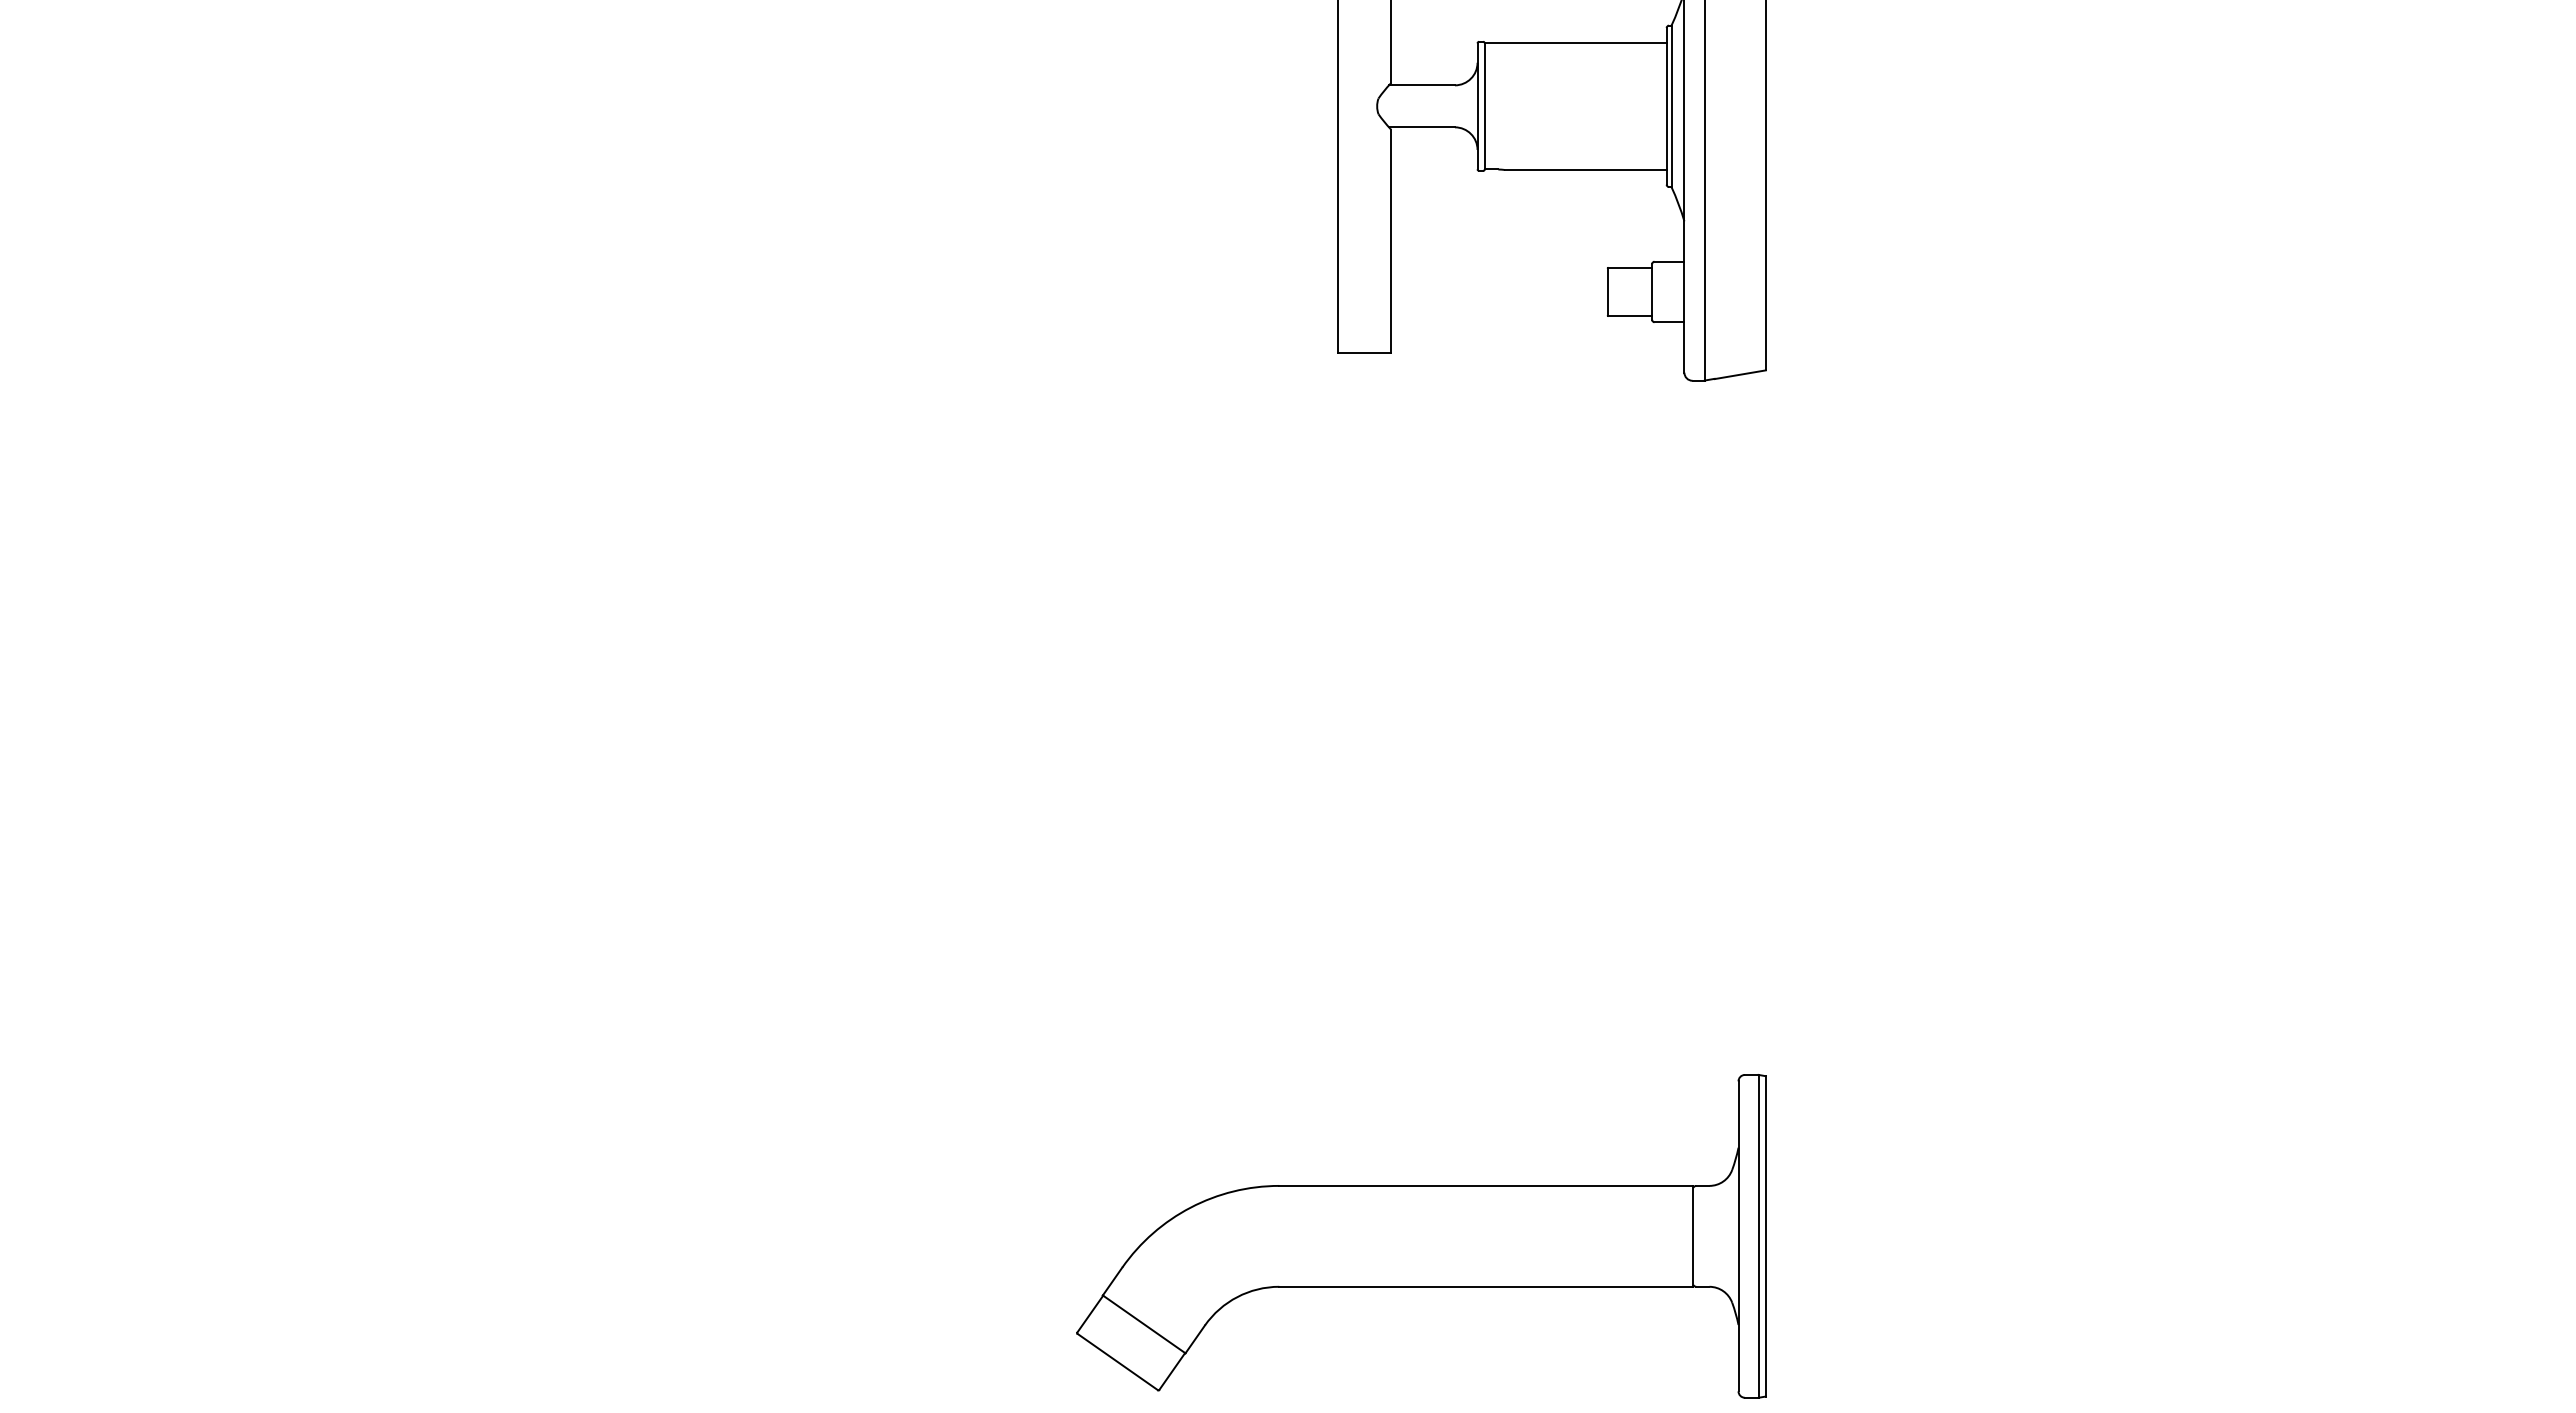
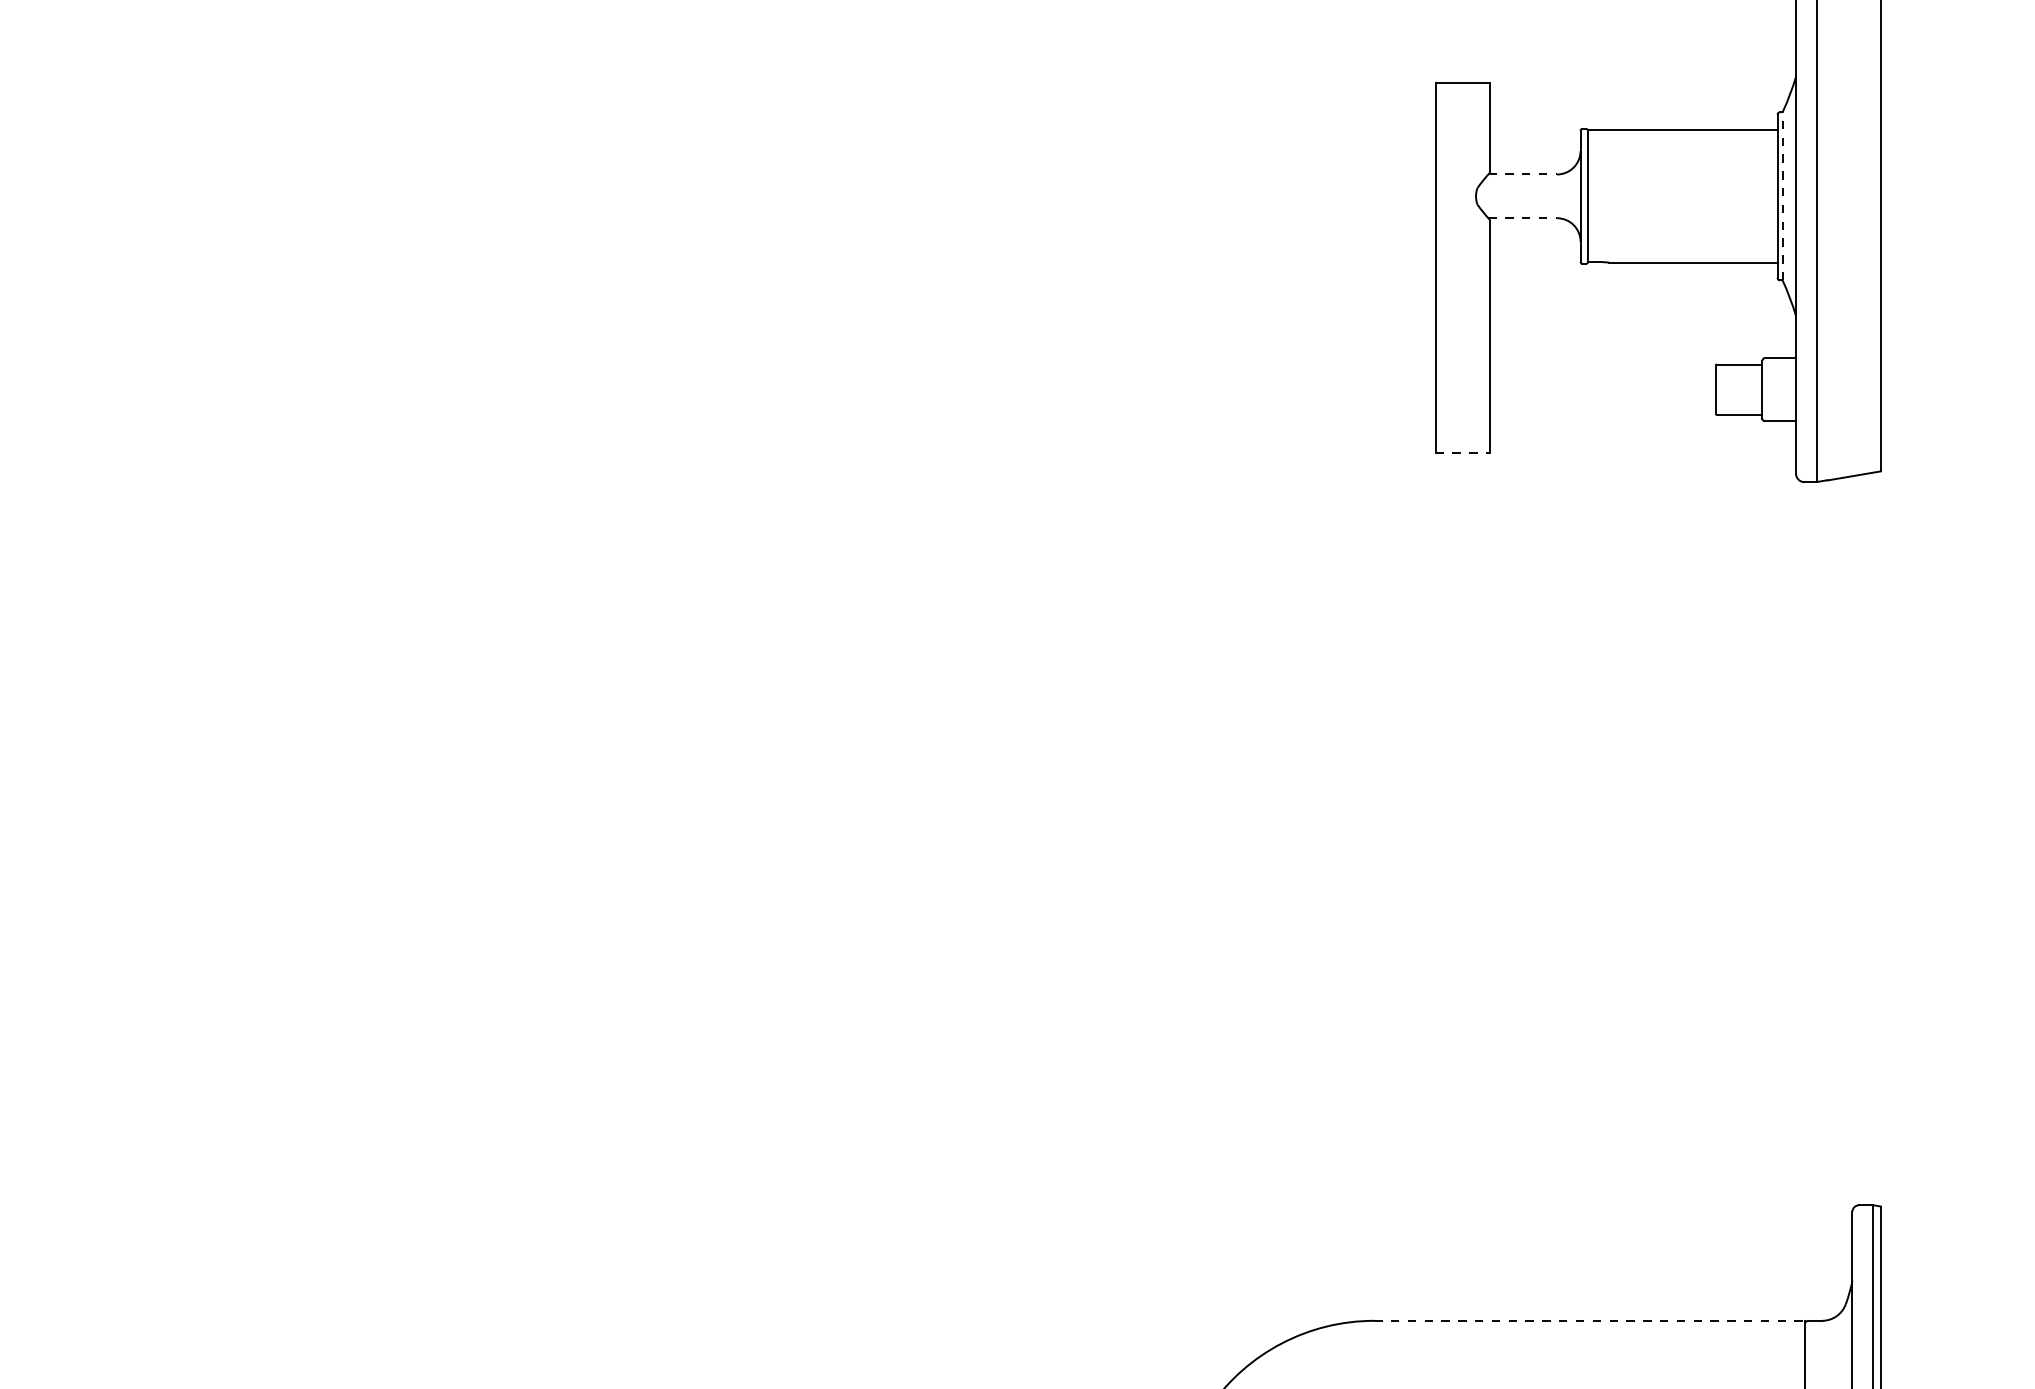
line: (1421, 85) -> (1522, 174), solid -> dashed
line: (1671, 106) -> (1782, 196), solid -> dashed
line: (1421, 127) -> (1522, 218), solid -> dashed
line: (1365, 352) -> (1463, 452), solid -> dashed
line: (1486, 1185) -> (1589, 1320), solid -> dashed

